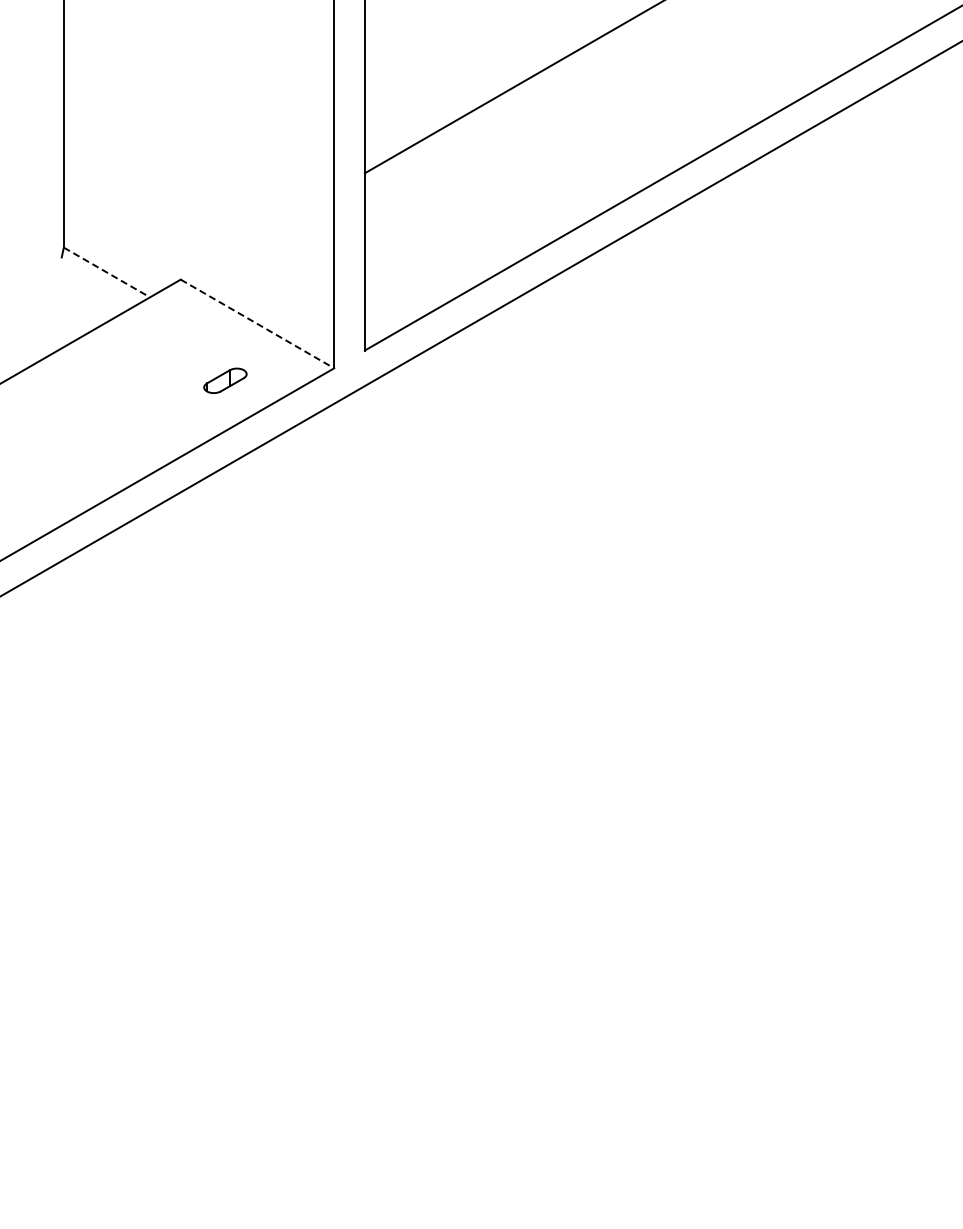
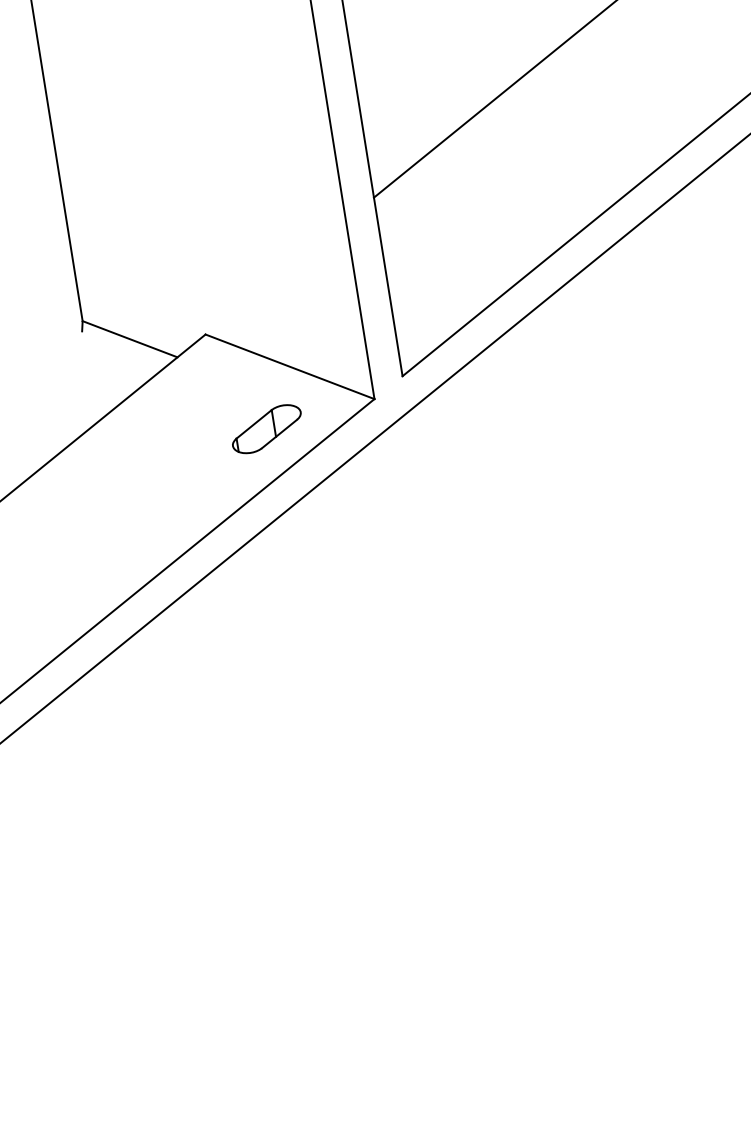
line: (106, 272) -> (129, 339), dashed -> solid
line: (257, 323) -> (289, 366), dashed -> solid
part: (225, 380) -> (266, 428), size x1.67

